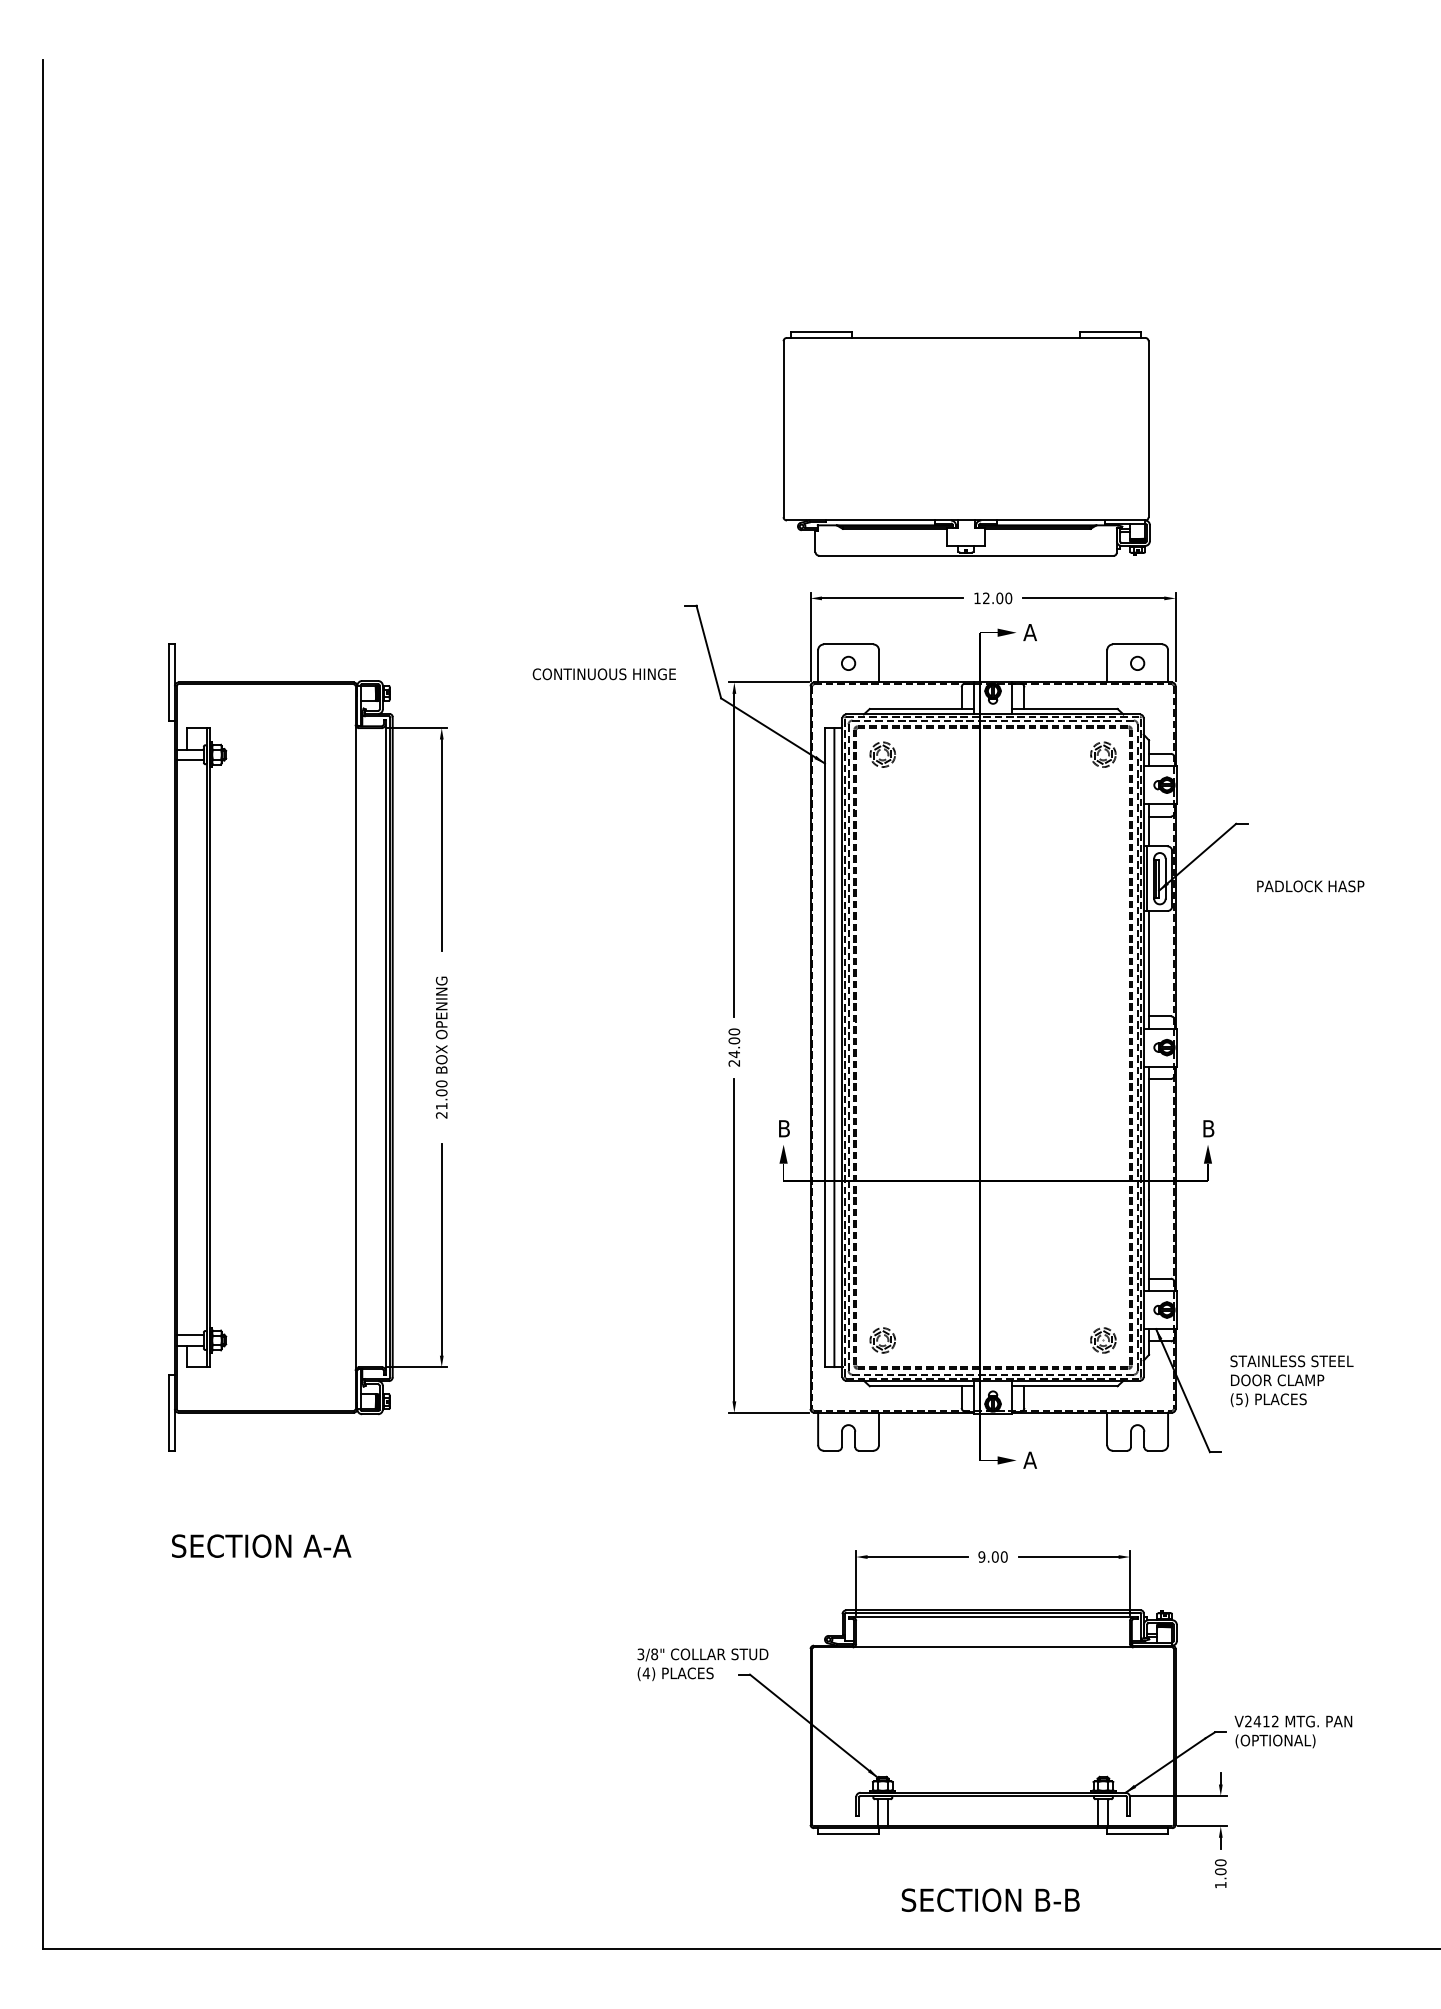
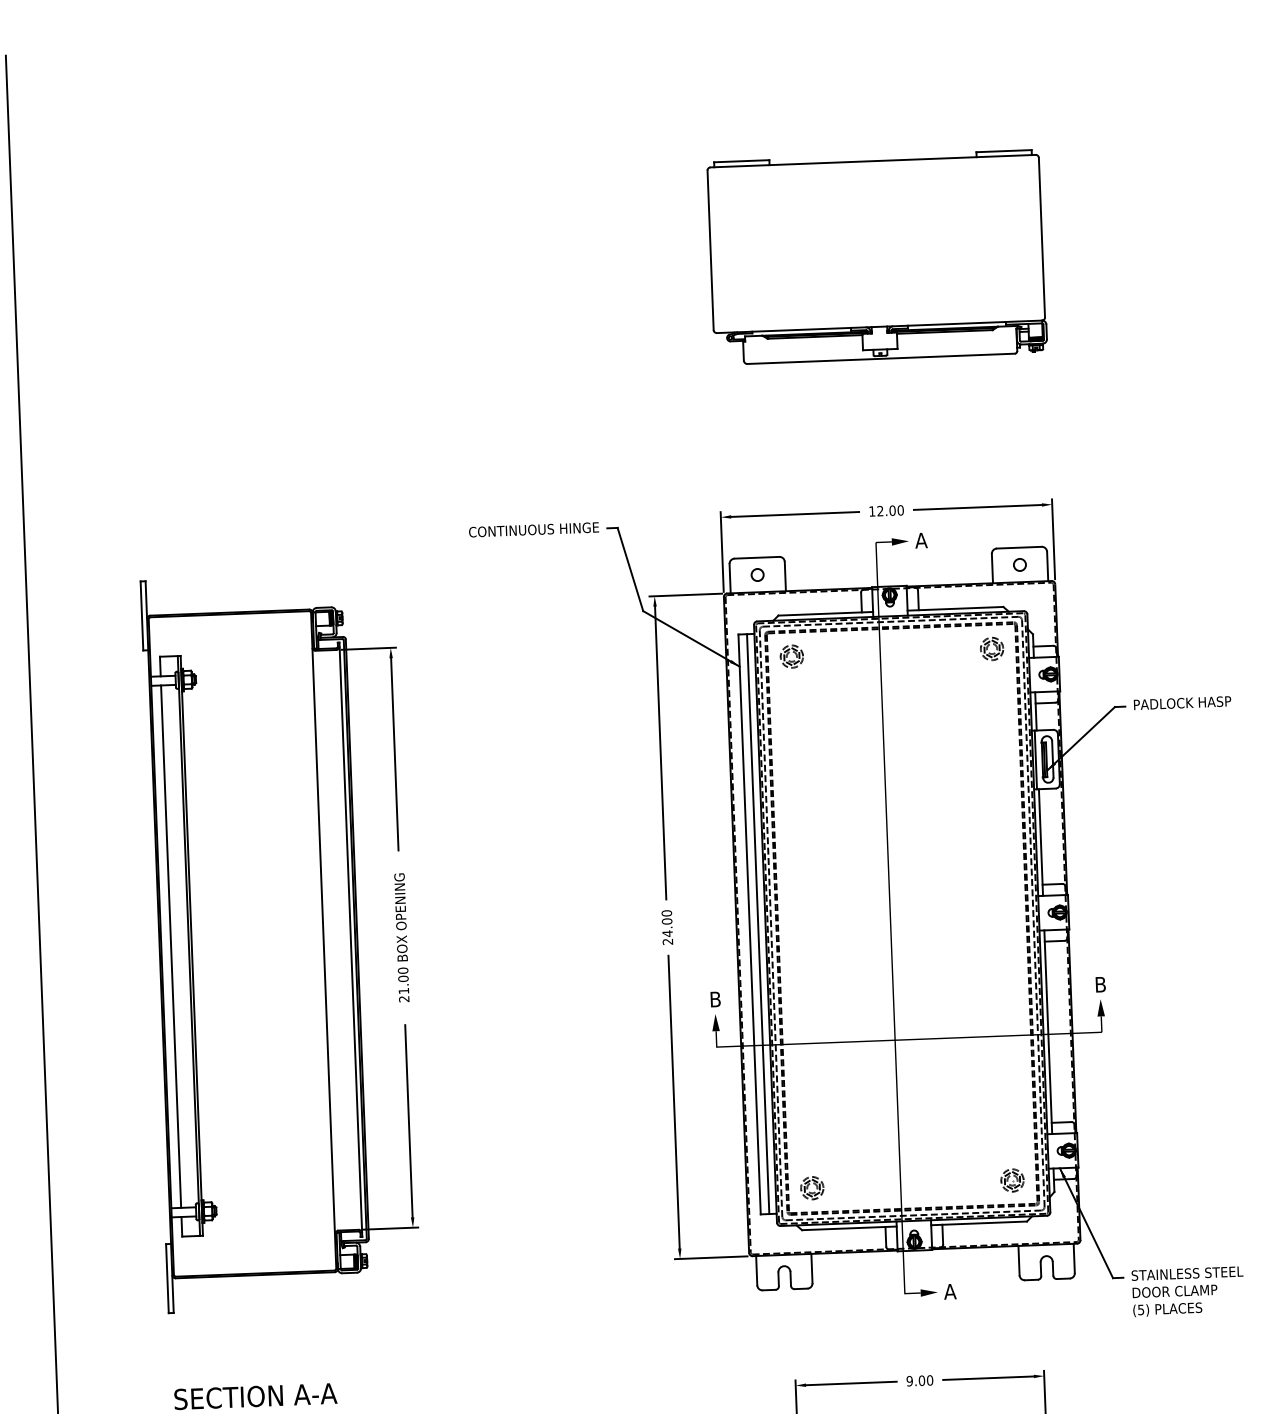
part: (966, 443) -> (877, 256), moved
text: (603, 674) -> (533, 530), moved
text: (1310, 886) -> (1182, 703), moved
line: (187, 1047) -> (171, 946), added
text: (1291, 1381) -> (1187, 1291), moved

